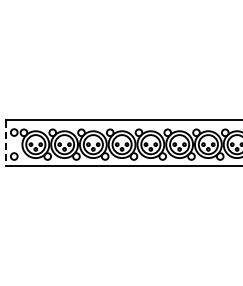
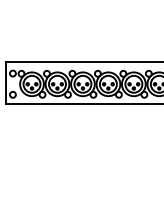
line: (6, 144) -> (6, 84), dashed -> solid

